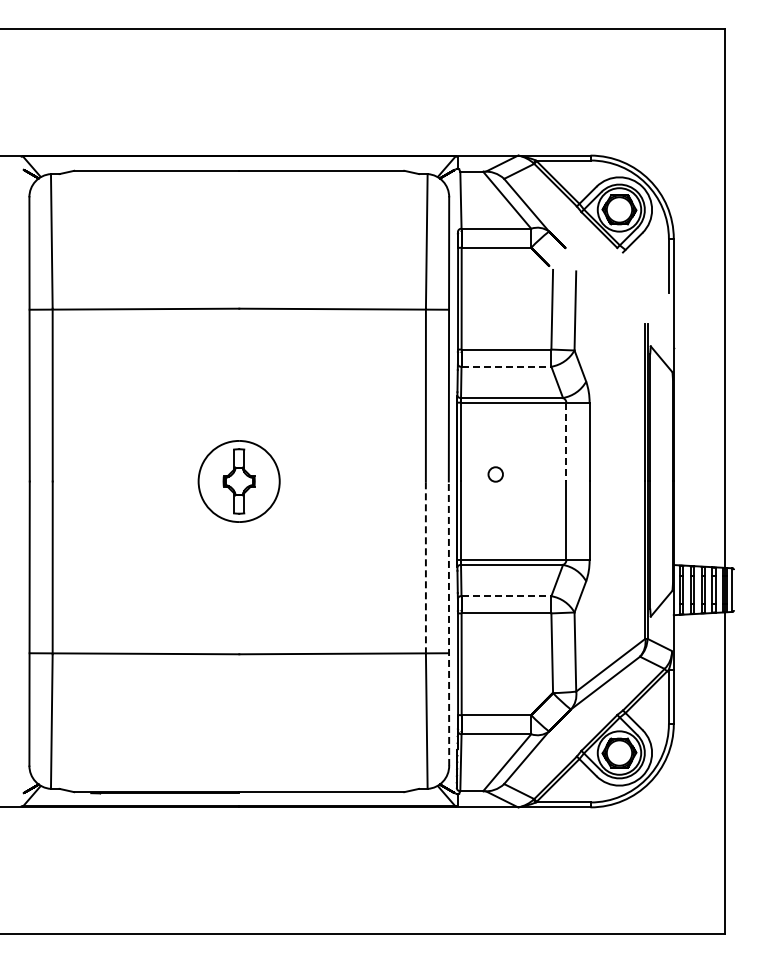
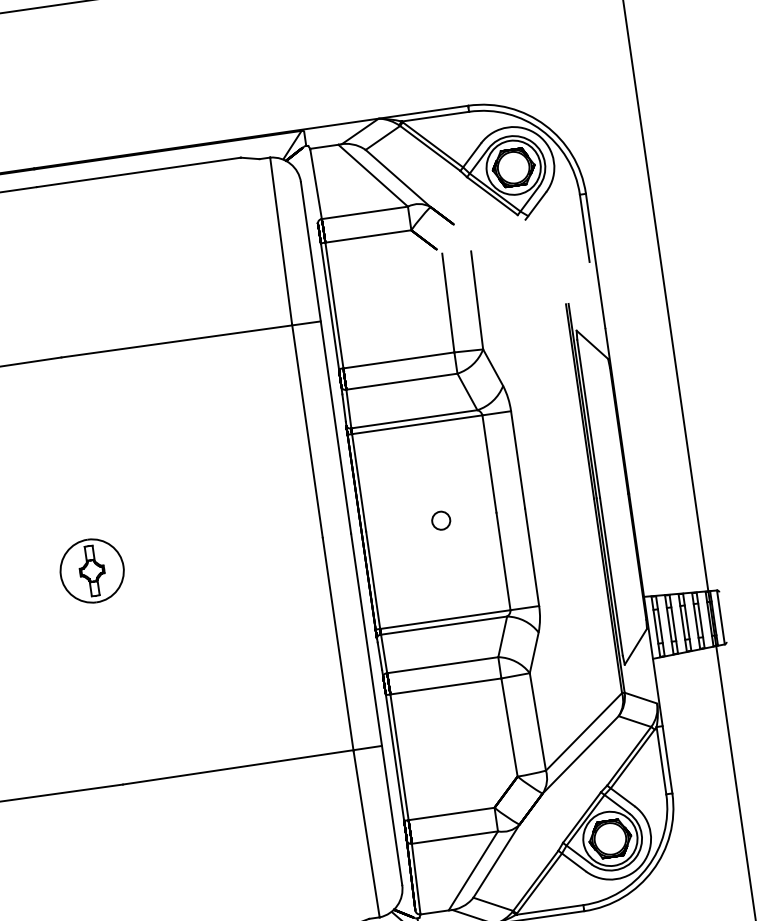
line: (506, 366) -> (401, 381), dashed -> solid
line: (566, 442) -> (489, 464), dashed -> solid
circle: (495, 474) -> (440, 520), moved
part: (239, 481) -> (92, 570), size x0.62
line: (425, 567) -> (337, 644), dashed -> solid
line: (506, 596) -> (442, 665), dashed -> solid
line: (449, 623) -> (377, 709), dashed -> solid

